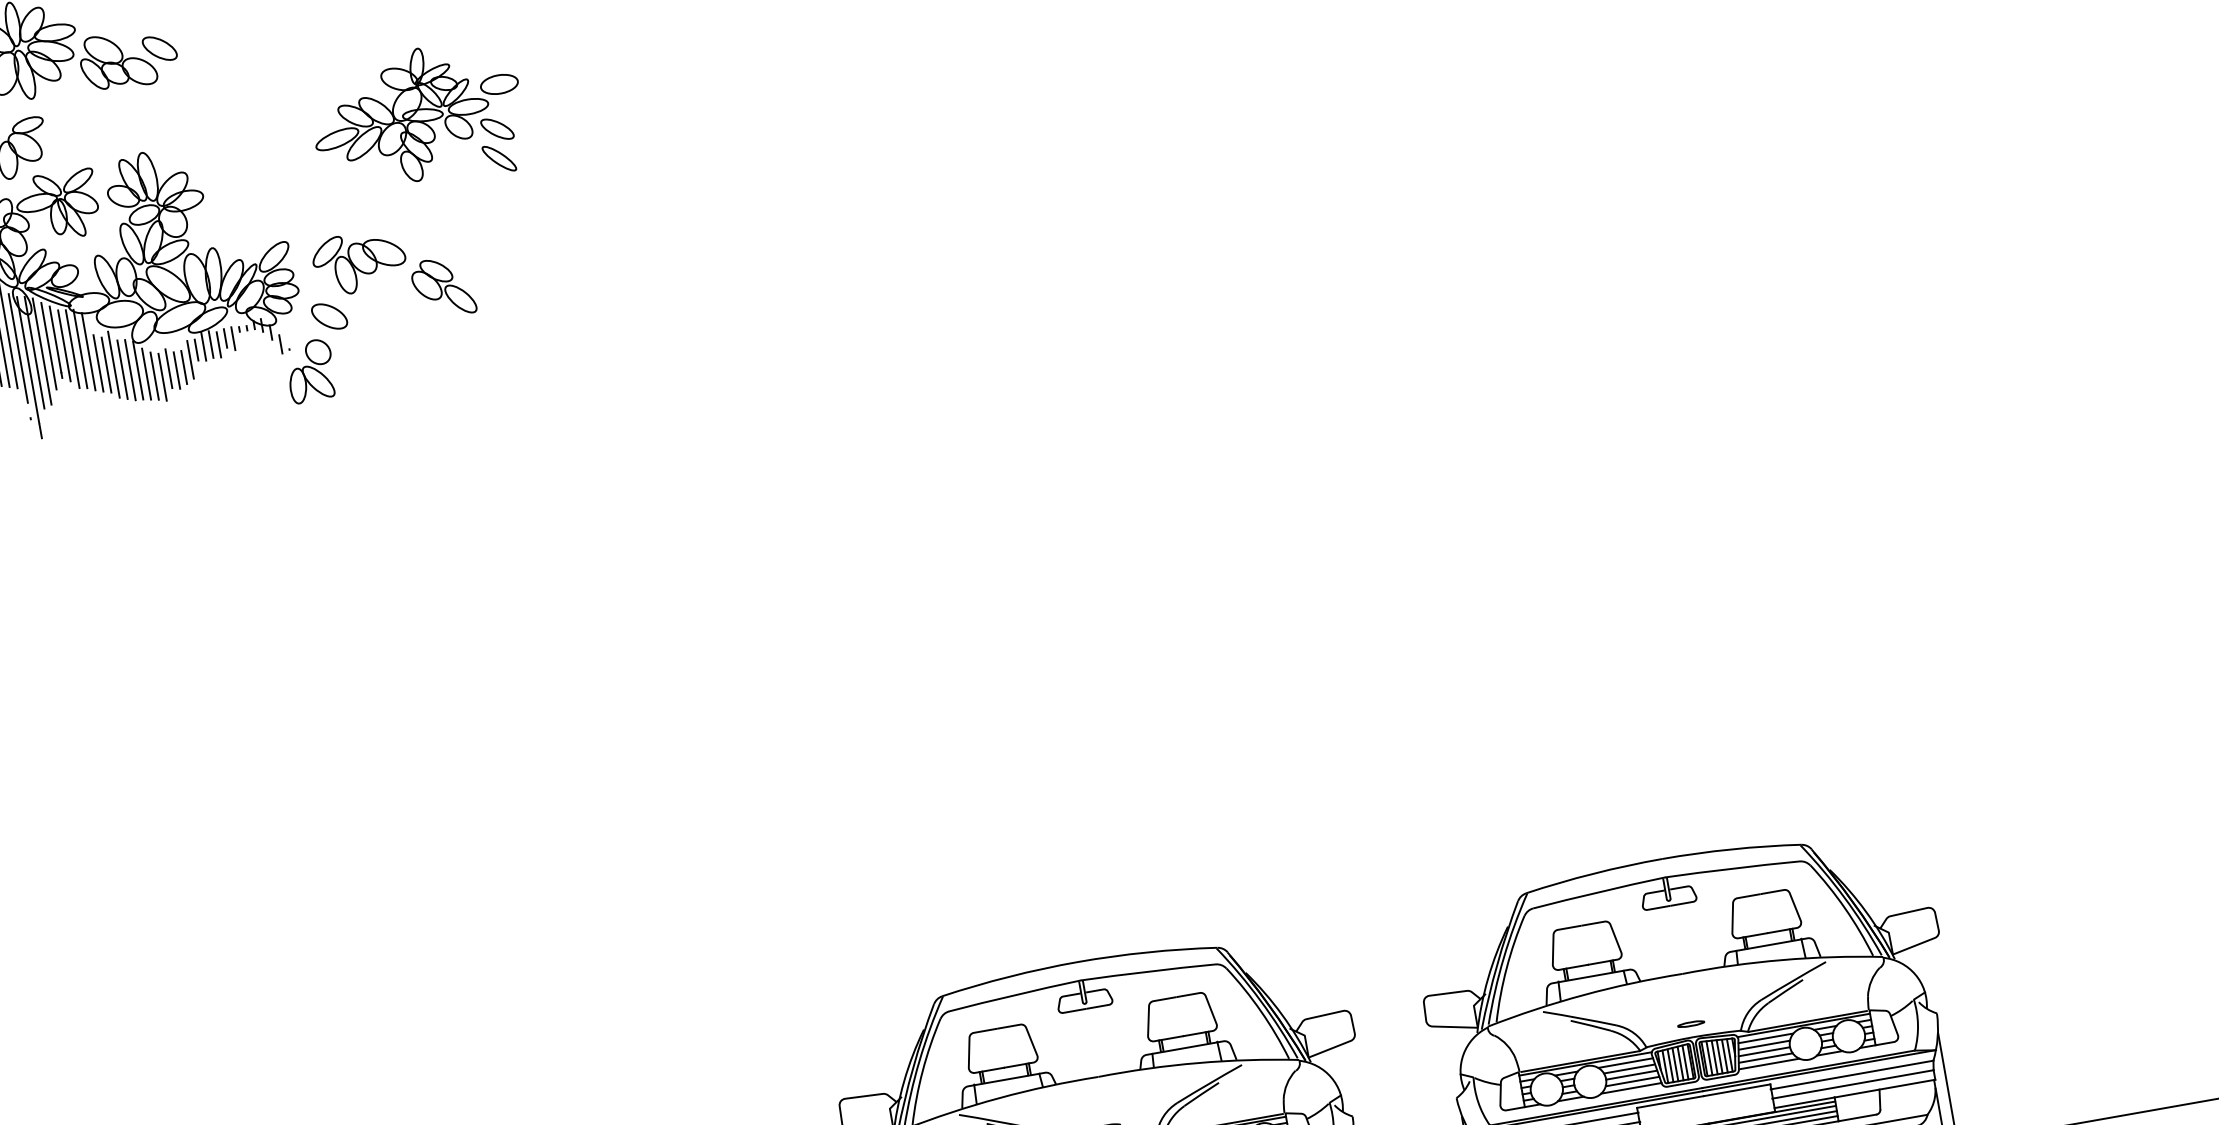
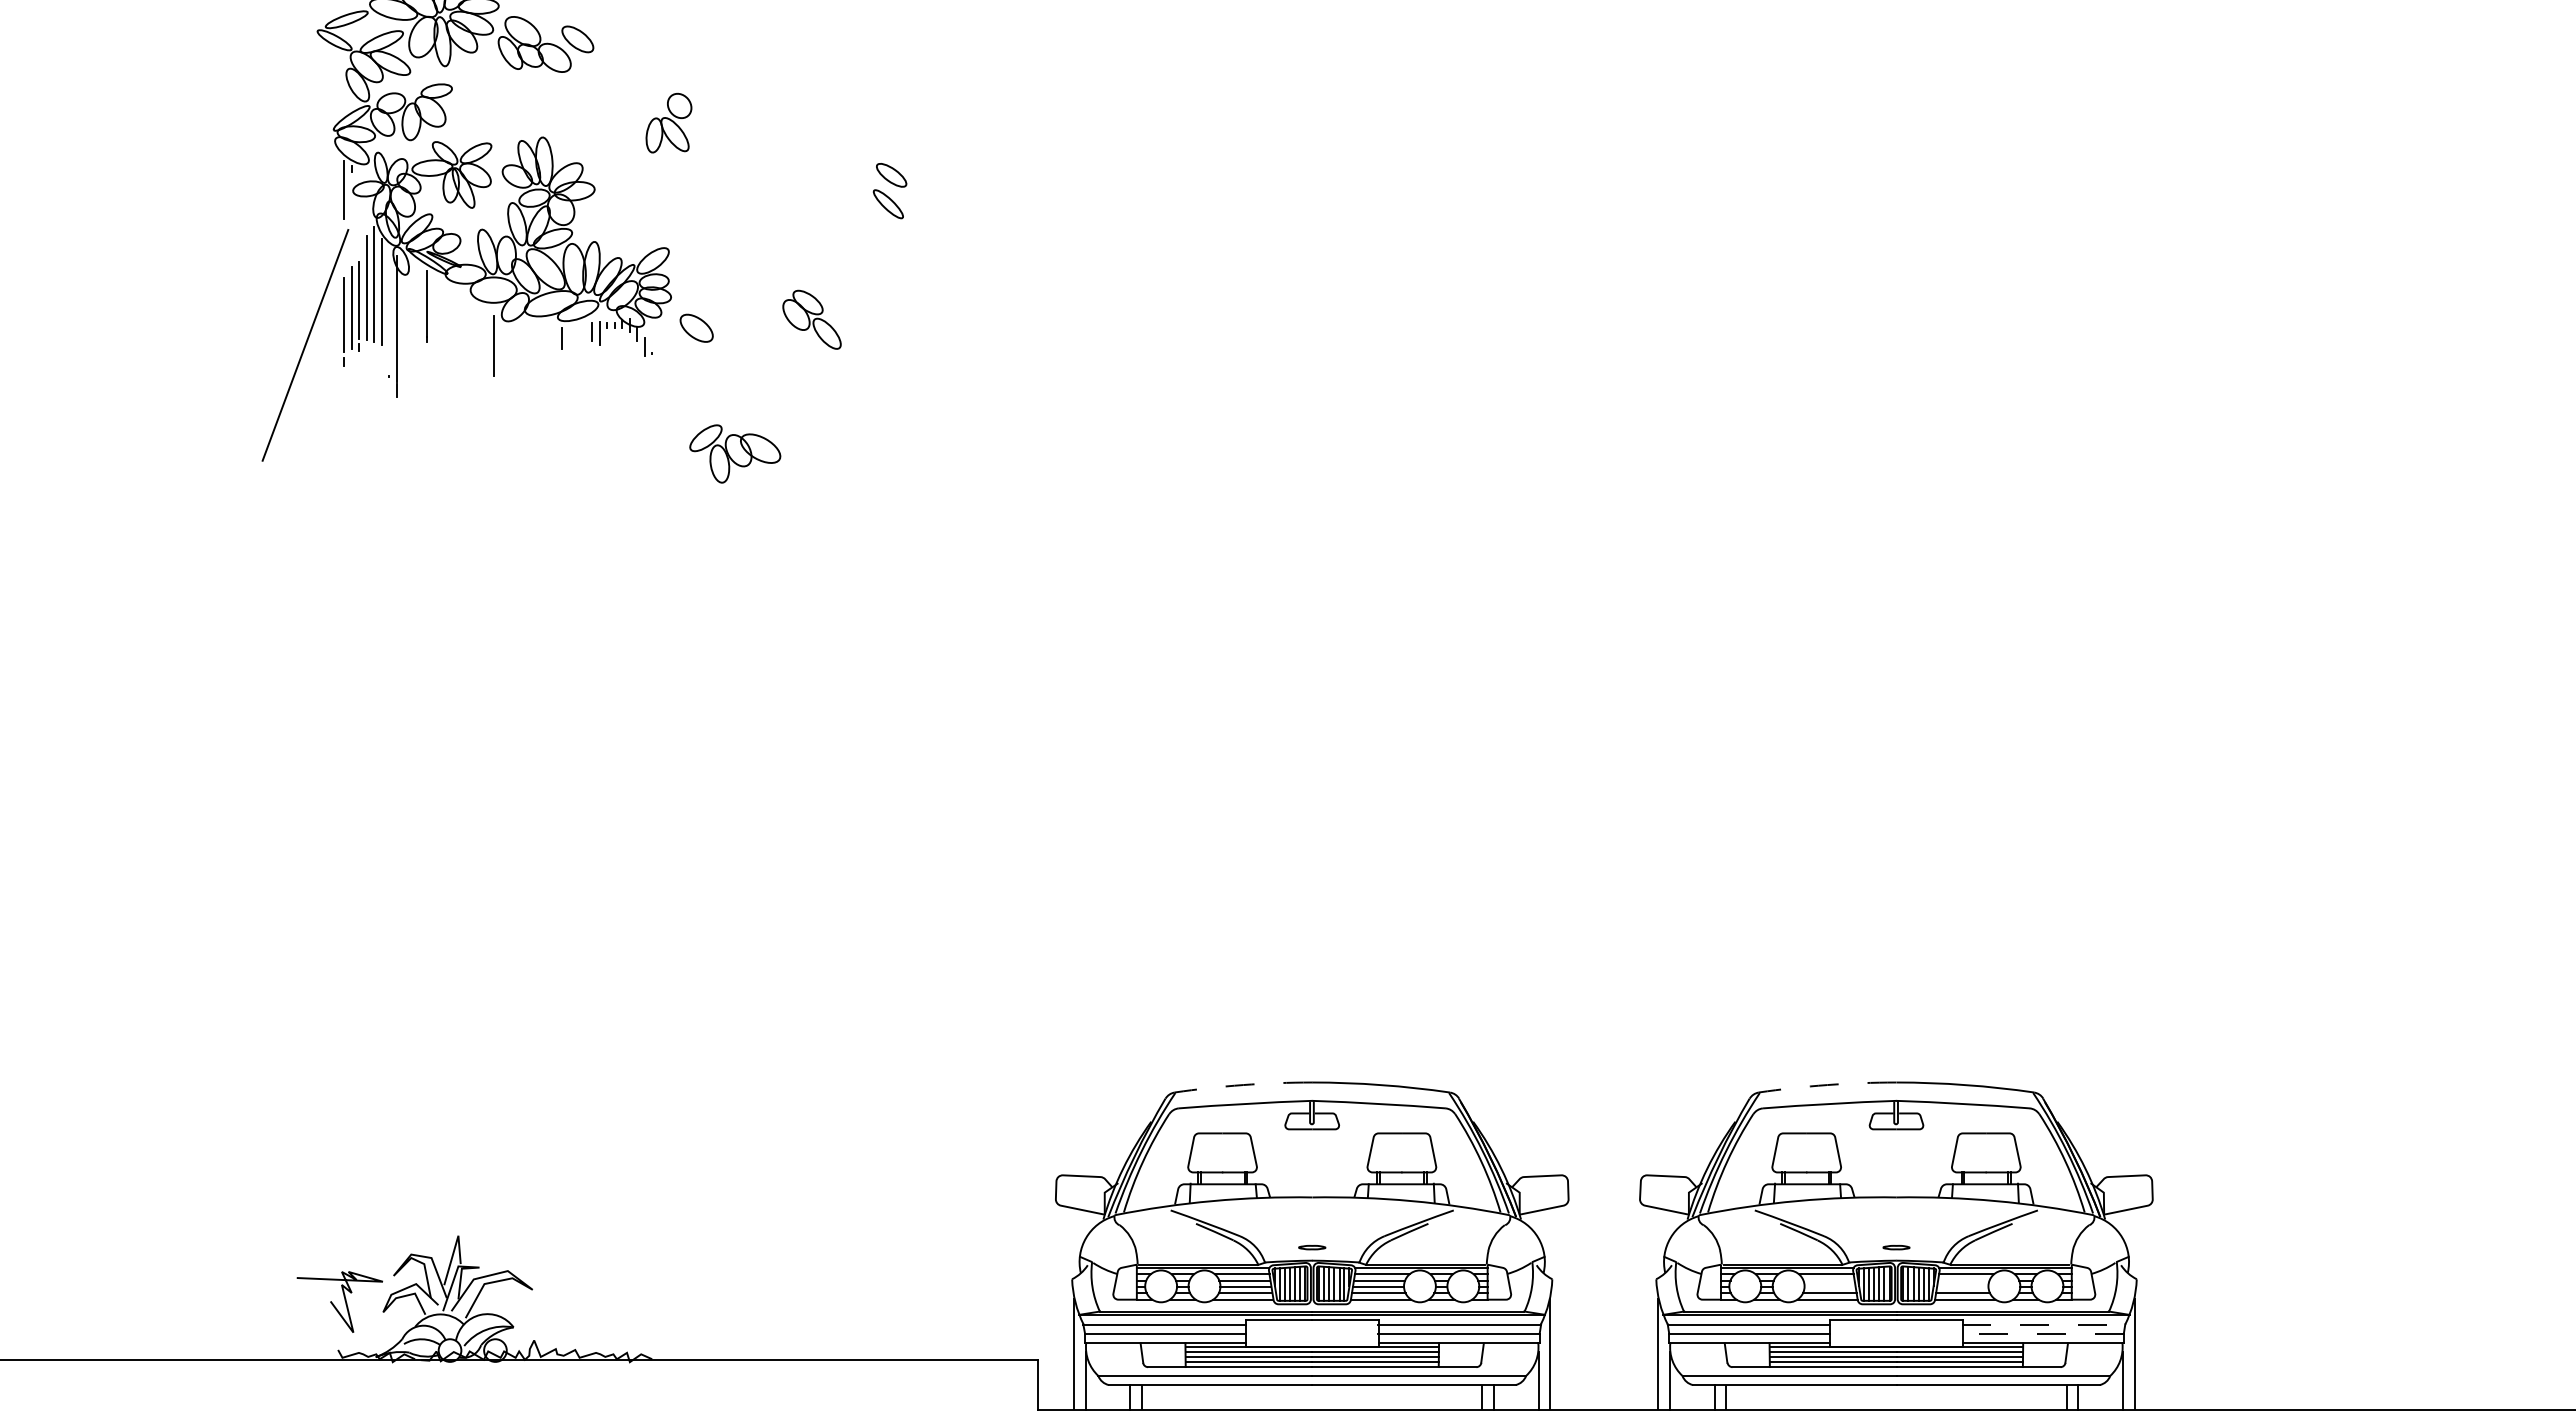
part: (417, 114) -> (816, 147), removed
part: (359, 261) -> (735, 453), moved
line: (211, 343) -> (577, 334), removed
line: (64, 344) -> (434, 310), removed
line: (218, 344) -> (584, 336), removed
line: (48, 345) -> (419, 308), removed
line: (203, 346) -> (569, 335), removed
line: (18, 347) -> (389, 305), removed
line: (72, 348) -> (441, 315), removed
line: (80, 349) -> (449, 317), removed
line: (88, 351) -> (456, 320), removed
line: (34, 352) -> (404, 312), removed
line: (41, 352) -> (411, 313), removed
line: (190, 359) -> (554, 346), removed
line: (98, 363) -> (464, 334), removed
line: (106, 364) -> (472, 336), removed
line: (114, 365) -> (479, 338), removed
line: (183, 367) -> (546, 352), removed
line: (168, 368) -> (531, 351), removed
line: (122, 369) -> (486, 344), removed
line: (137, 370) -> (501, 347), removed
line: (177, 370) -> (539, 354), removed
part: (310, 371) -> (668, 123), moved
line: (146, 373) -> (509, 352), removed
line: (154, 375) -> (516, 355), removed
line: (162, 377) -> (524, 358), removed
arc: (1593, 874) -> (1827, 1085), solid -> dashed
arc: (1009, 977) -> (1243, 1085), solid -> dashed
line: (1763, 1045) -> (1963, 1280), removed
line: (1764, 1051) -> (1962, 1286), removed
line: (1628, 1068) -> (1828, 1280), removed
line: (1631, 1074) -> (1829, 1286), removed
line: (1852, 1074) -> (2044, 1324), solid -> dashed
line: (1853, 1084) -> (2043, 1333), solid -> dashed

